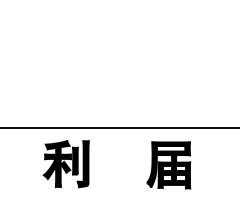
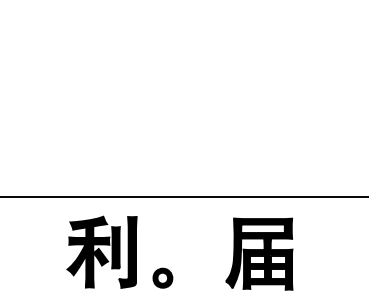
part: (105, 180) -> (162, 277), added

